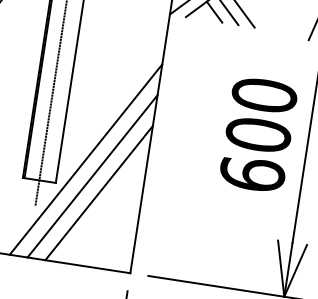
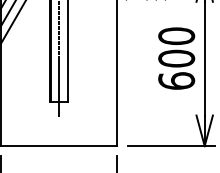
line: (84, 158) -> (82, 86), removed
line: (93, 176) -> (88, 95), removed
line: (99, 193) -> (93, 104), removed

